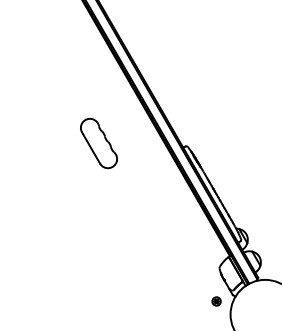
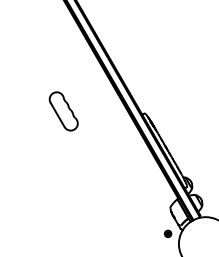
part: (98, 143) -> (63, 111), moved

